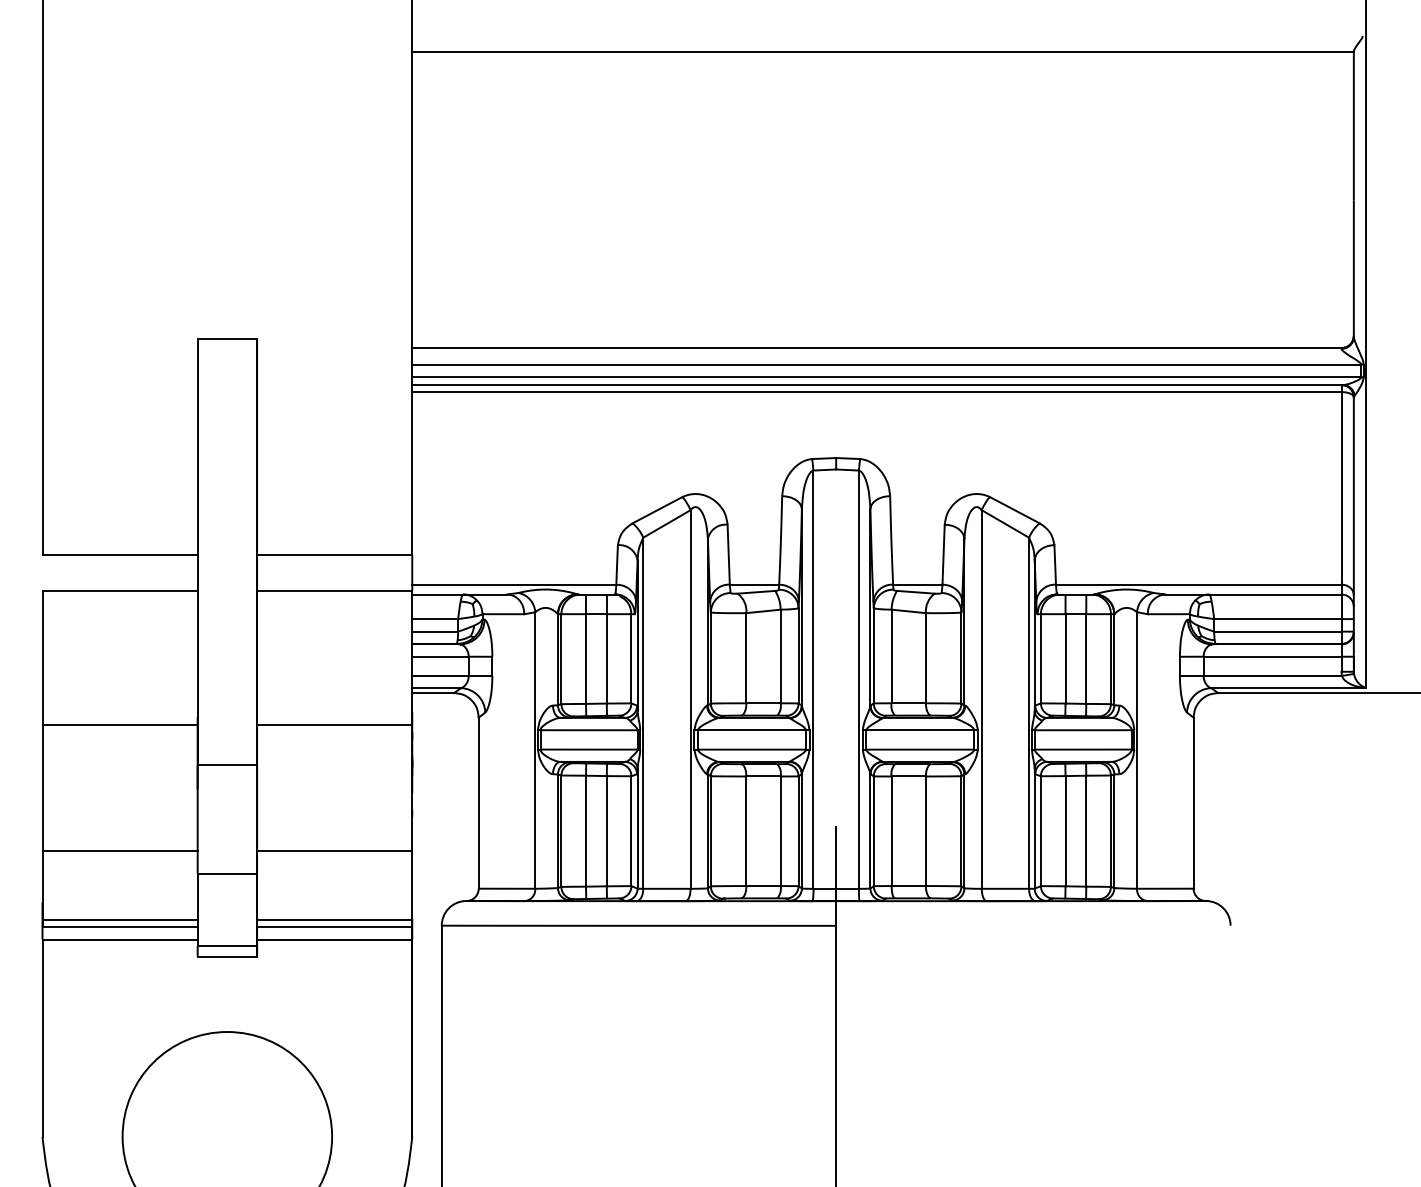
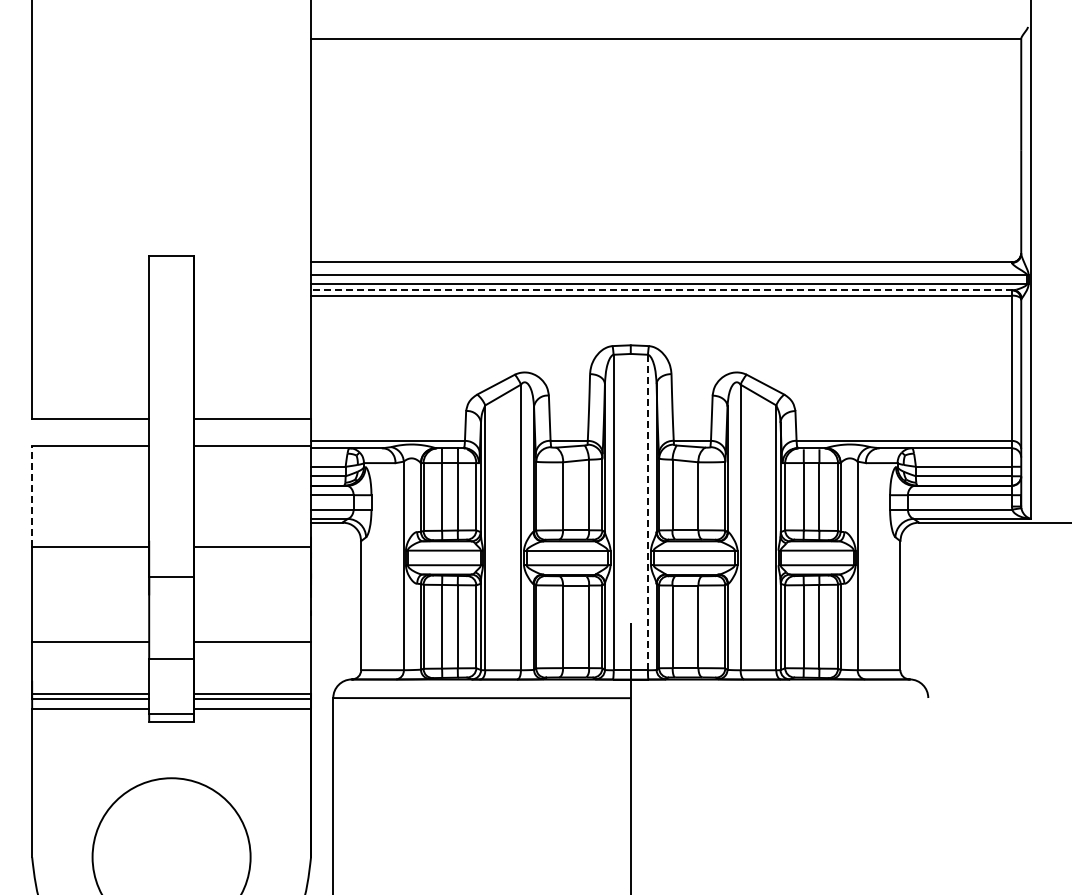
line: (876, 385) -> (661, 290), solid -> dashed
line: (42, 658) -> (32, 496), solid -> dashed
line: (858, 679) -> (647, 512), solid -> dashed

